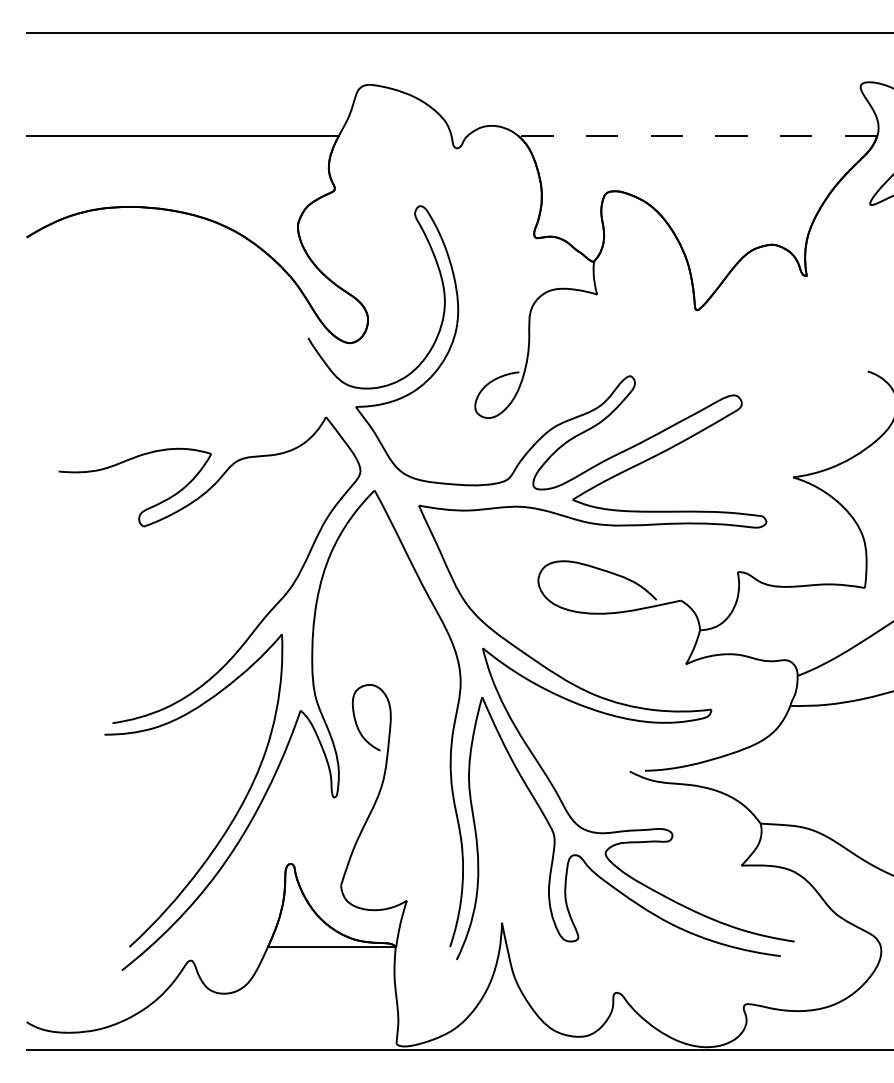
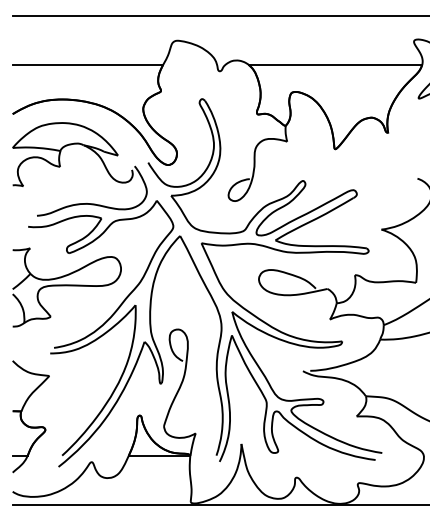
line: (697, 136) -> (335, 65), dashed -> solid
part: (125, 348) -> (60, 167), added
part: (138, 597) -> (66, 287), added
part: (51, 878) -> (24, 422), added

